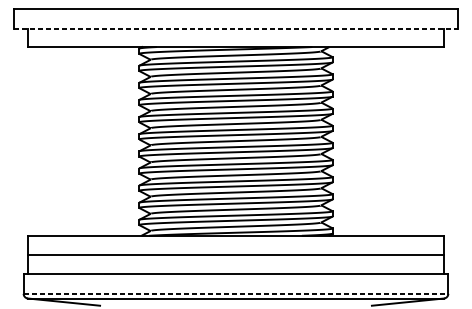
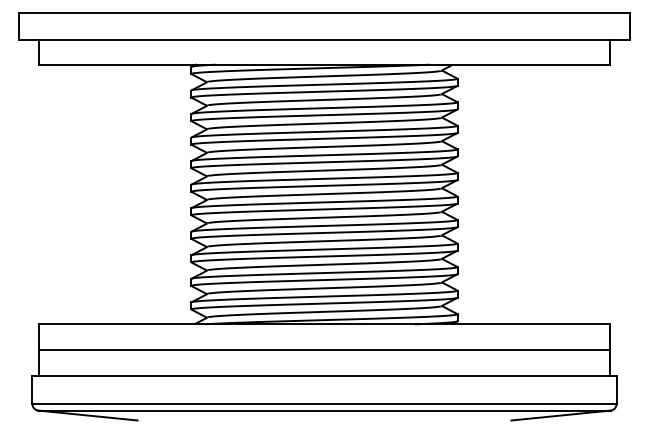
line: (236, 29) -> (325, 40), dashed -> solid
line: (236, 294) -> (325, 404), dashed -> solid

